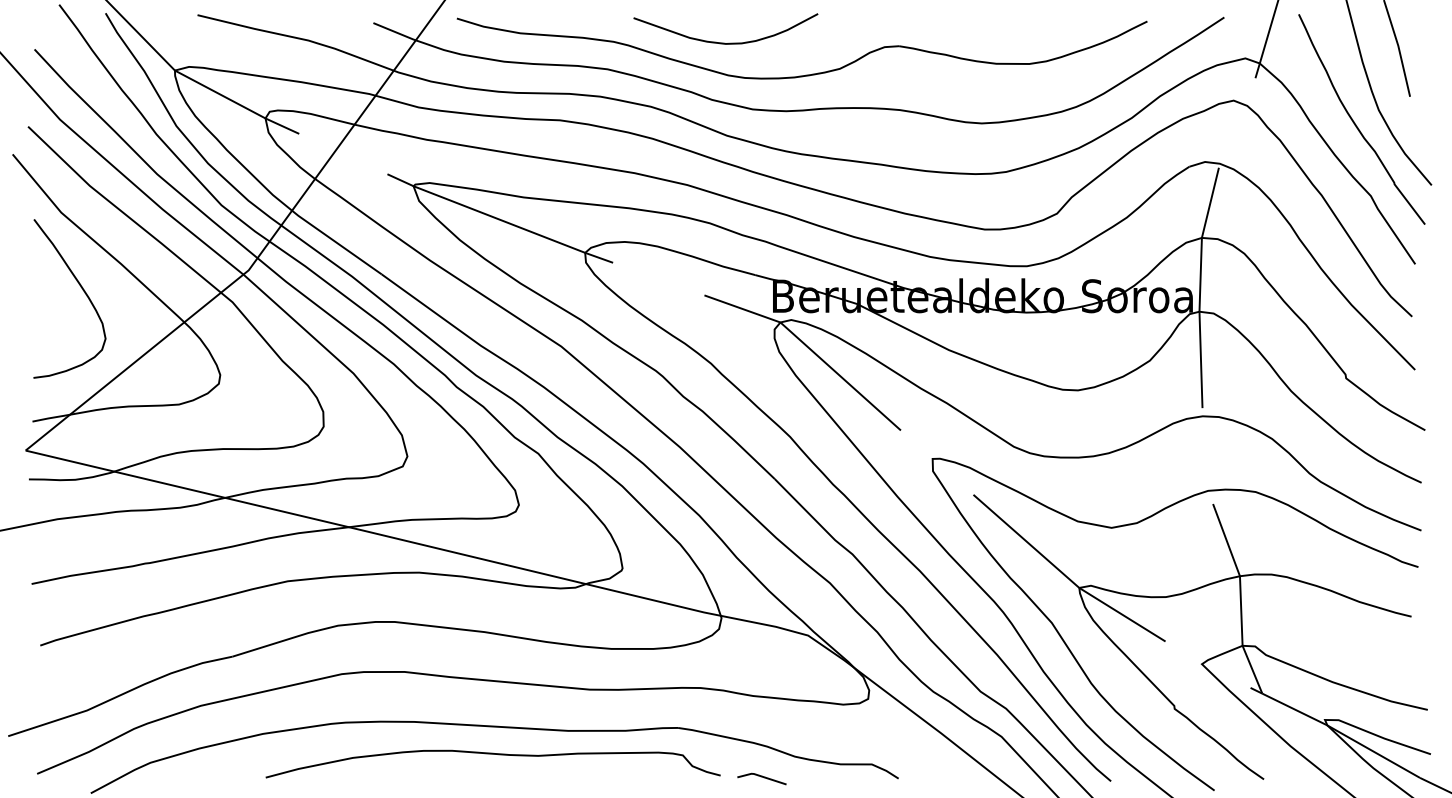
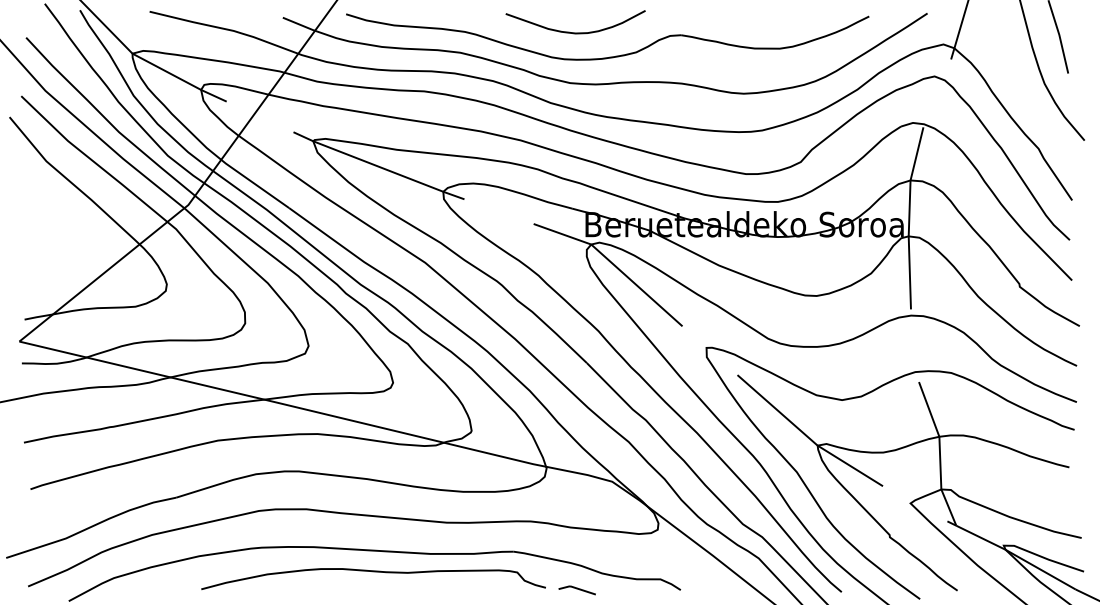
curve: (724, 42) -> (574, 32), moved
curve: (1356, 124) -> (1027, 94), removed
curve: (82, 290) -> (62, 220), removed

